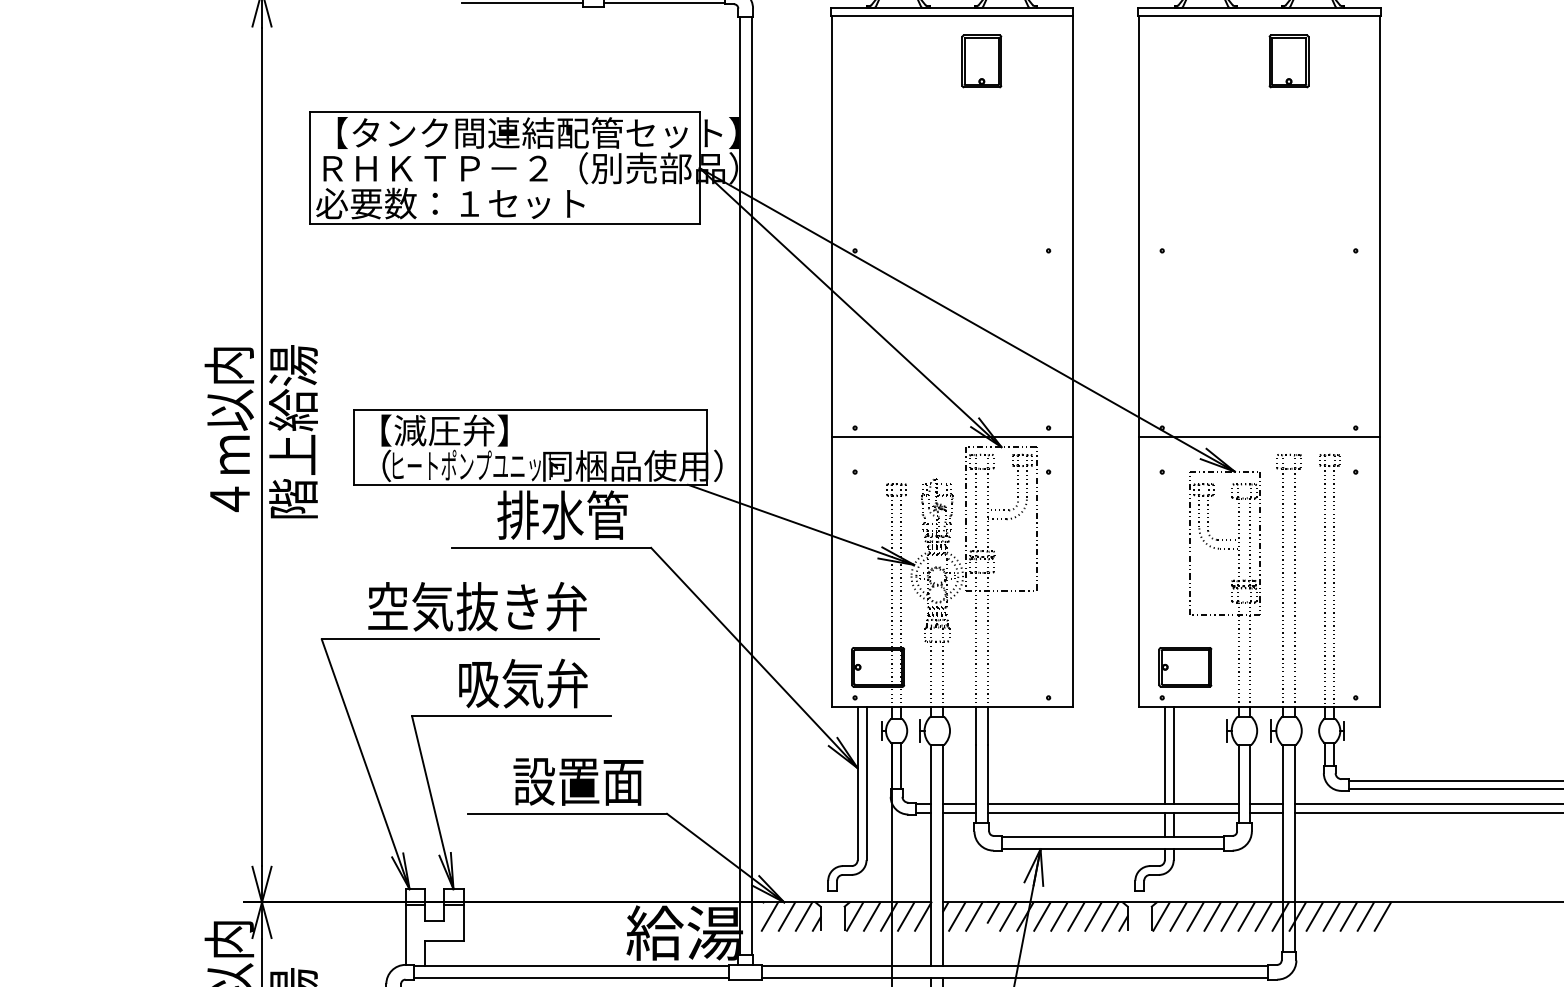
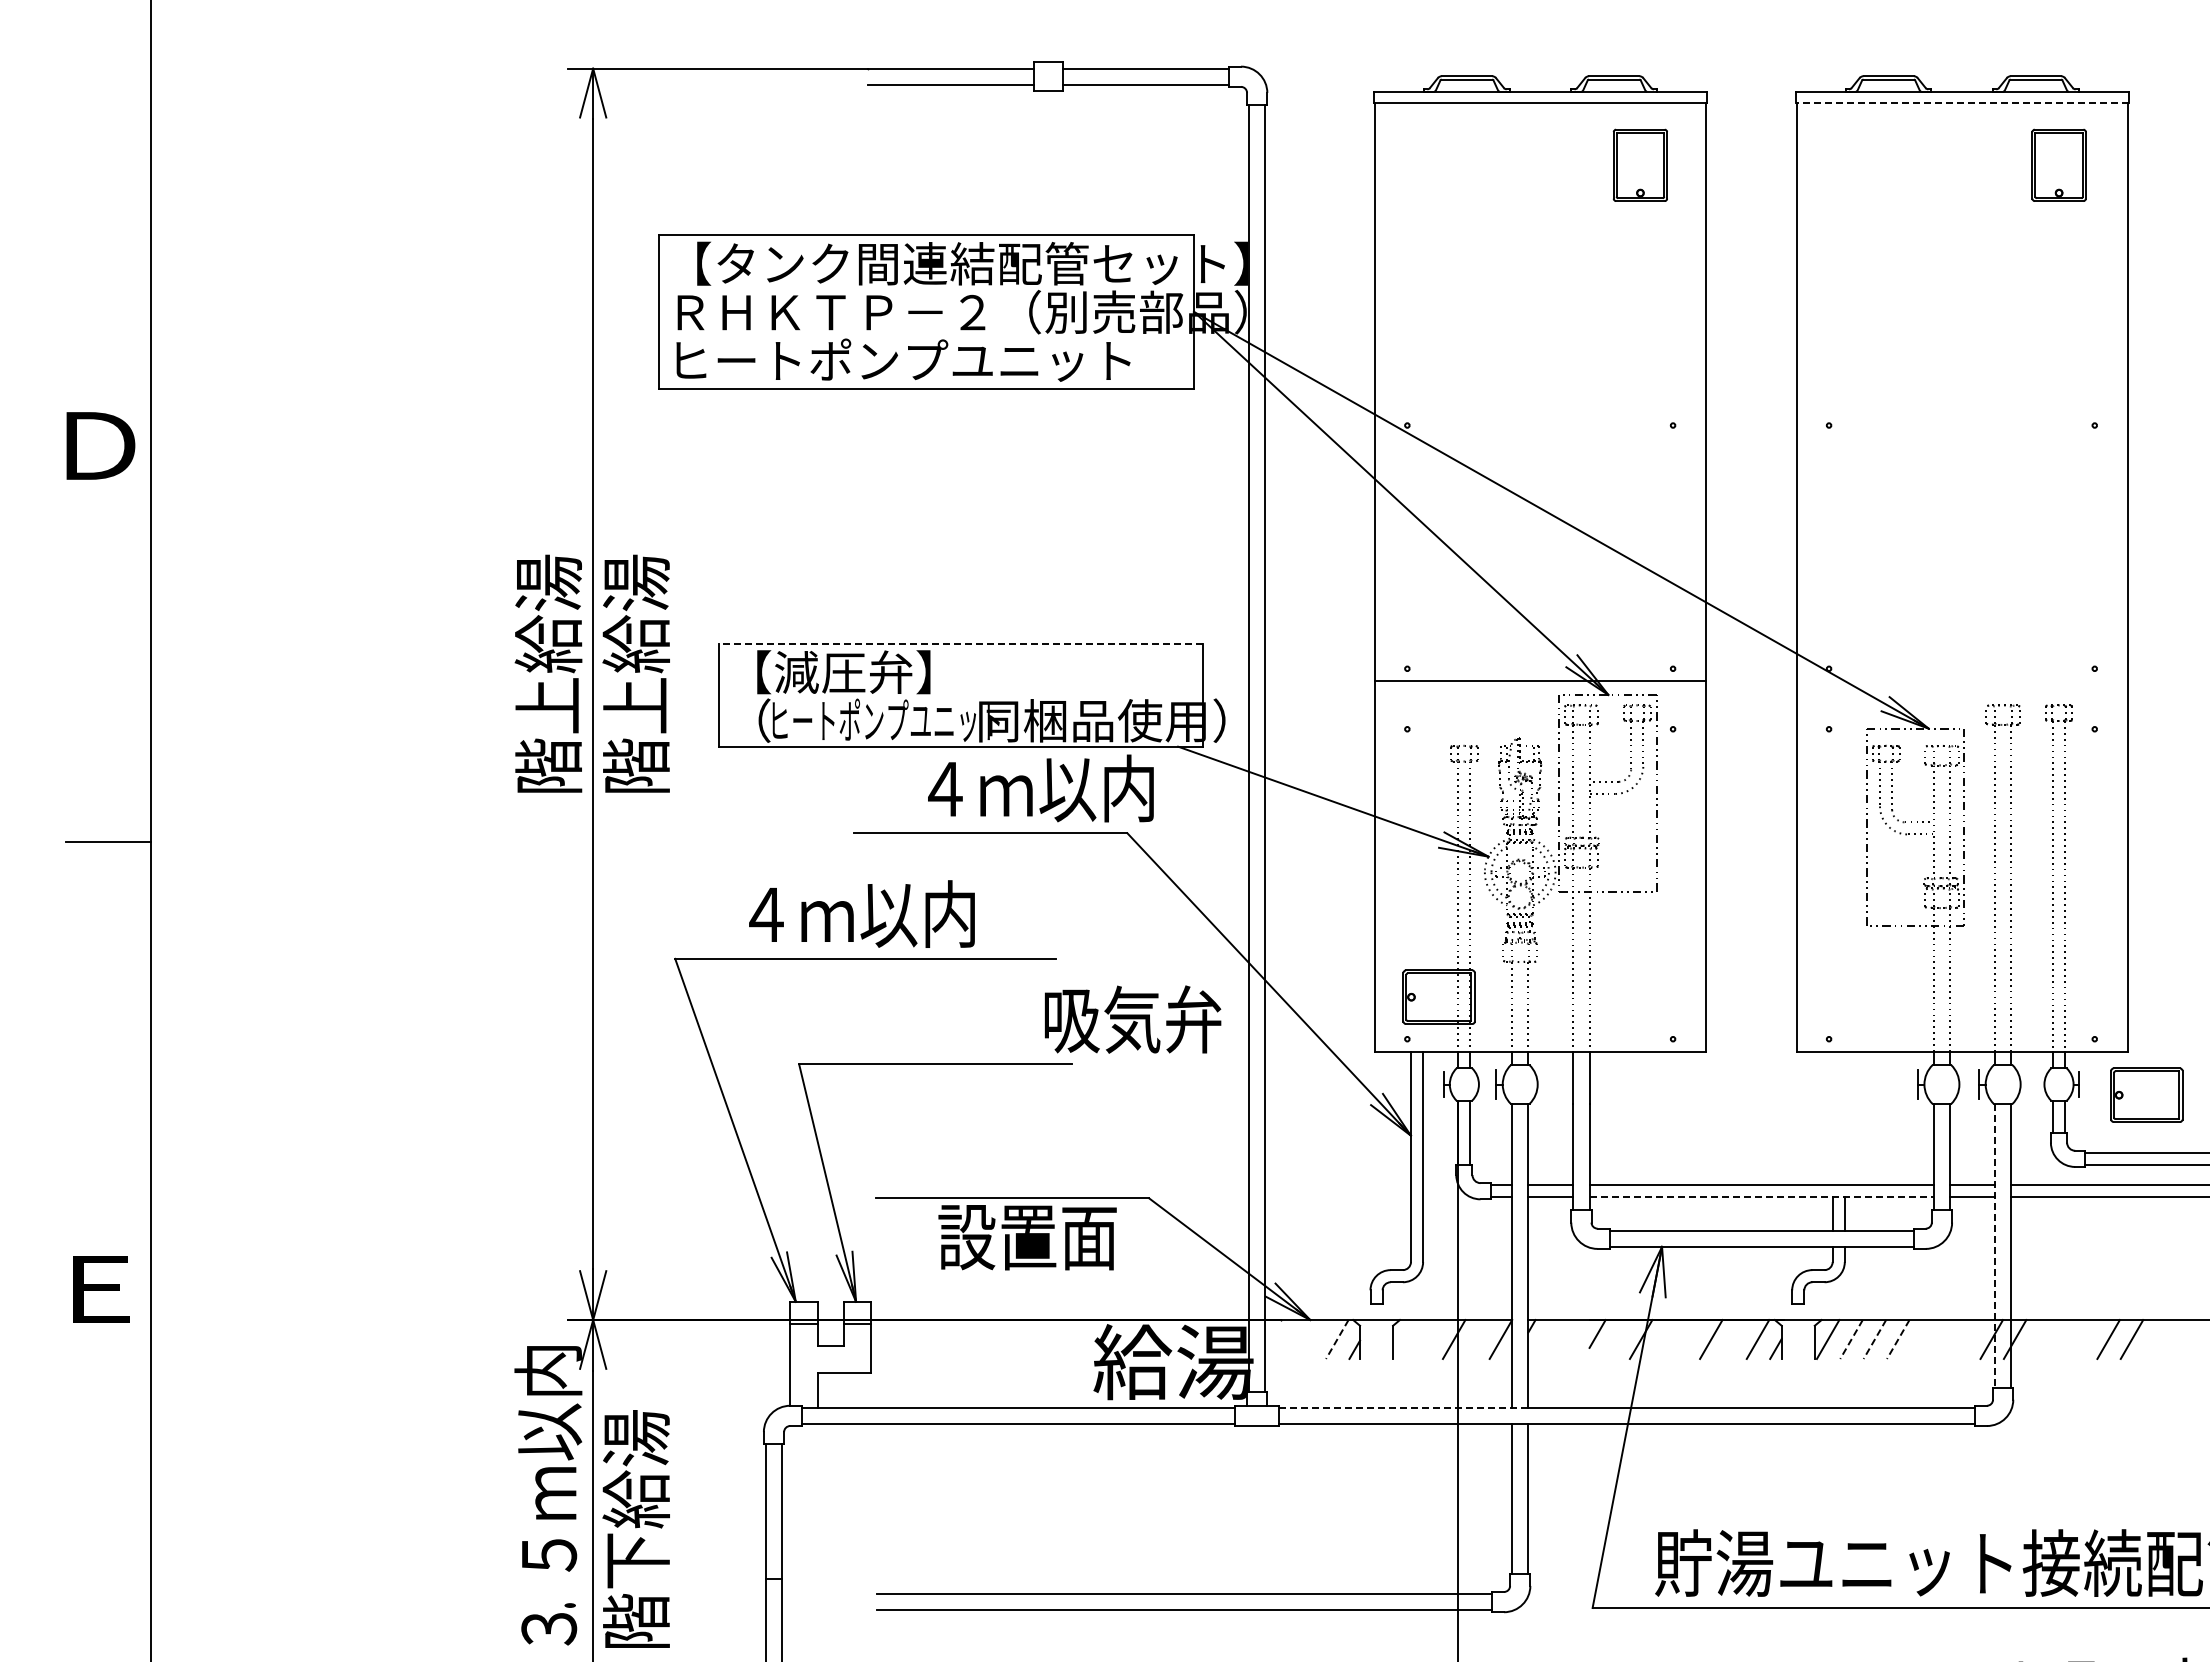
line: (1258, 15) -> (1961, 102), solid -> dashed
part: (981, 60) -> (1639, 164), moved
part: (1288, 60) -> (2058, 164), moved
text: (484, 203) -> (898, 360), 必要数：１セット -> ヒートポンプユニット
line: (530, 409) -> (961, 643), solid -> dashed
text: (229, 431) -> (548, 673), ４ｍ以内 -> 階上給湯
line: (1258, 437) -> (1961, 681), removed
text: (583, 515) -> (1034, 788), 排水管 -> ４ｍ以内
text: (477, 607) -> (889, 914), 空気抜き弁 -> ４ｍ以内
part: (1185, 666) -> (2146, 1094), moved
text: (523, 683) -> (1133, 1019), moved
line: (1164, 755) -> (1832, 1118), removed
line: (1173, 755) -> (1844, 1118), removed
text: (578, 781) -> (1027, 1237), moved
line: (1113, 813) -> (1762, 1197), solid -> dashed
line: (1283, 848) -> (1995, 1245), solid -> dashed
line: (769, 916) -> (1290, 1339), removed
line: (786, 916) -> (1313, 1339), removed
line: (804, 916) -> (1337, 1339), solid -> dashed
line: (855, 916) -> (1407, 1339), removed
line: (871, 916) -> (1430, 1339), removed
line: (906, 916) -> (1477, 1339), removed
line: (957, 916) -> (1547, 1339), removed
line: (973, 916) -> (1570, 1339), removed
line: (1008, 916) -> (1617, 1339), removed
line: (1042, 916) -> (1664, 1339), removed
line: (1059, 916) -> (1687, 1339), removed
line: (1093, 916) -> (1734, 1339), removed
line: (1178, 916) -> (1851, 1339), solid -> dashed
line: (1195, 916) -> (1874, 1339), solid -> dashed
line: (1212, 916) -> (1898, 1339), solid -> dashed
line: (1229, 916) -> (1921, 1339), removed
line: (1246, 916) -> (1944, 1339), removed
line: (1263, 916) -> (1968, 1339), removed
line: (1314, 916) -> (2038, 1339), removed
line: (1331, 916) -> (2061, 1339), removed
line: (1349, 916) -> (2085, 1339), removed
line: (852, 966) -> (1404, 1407), solid -> dashed

